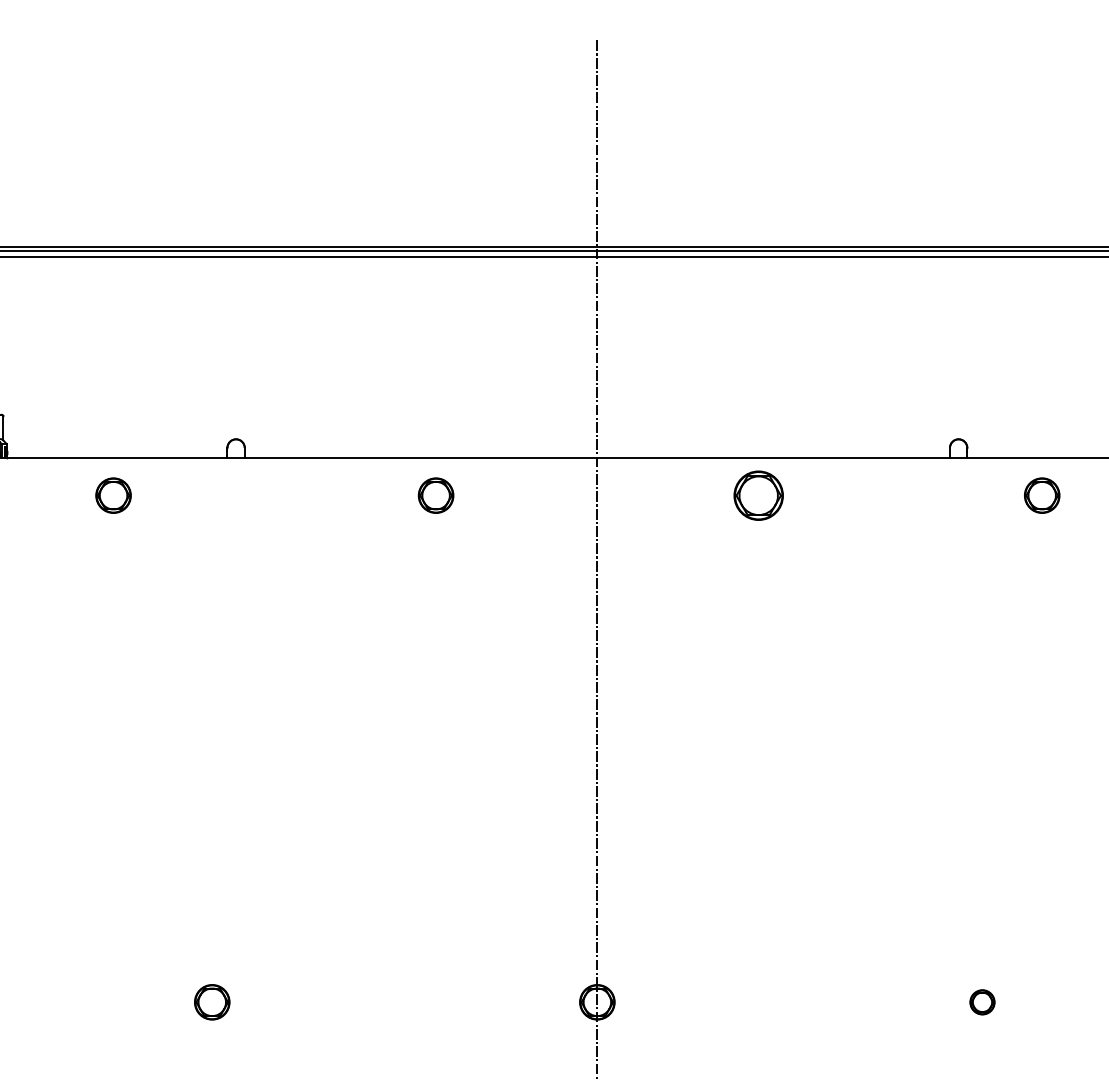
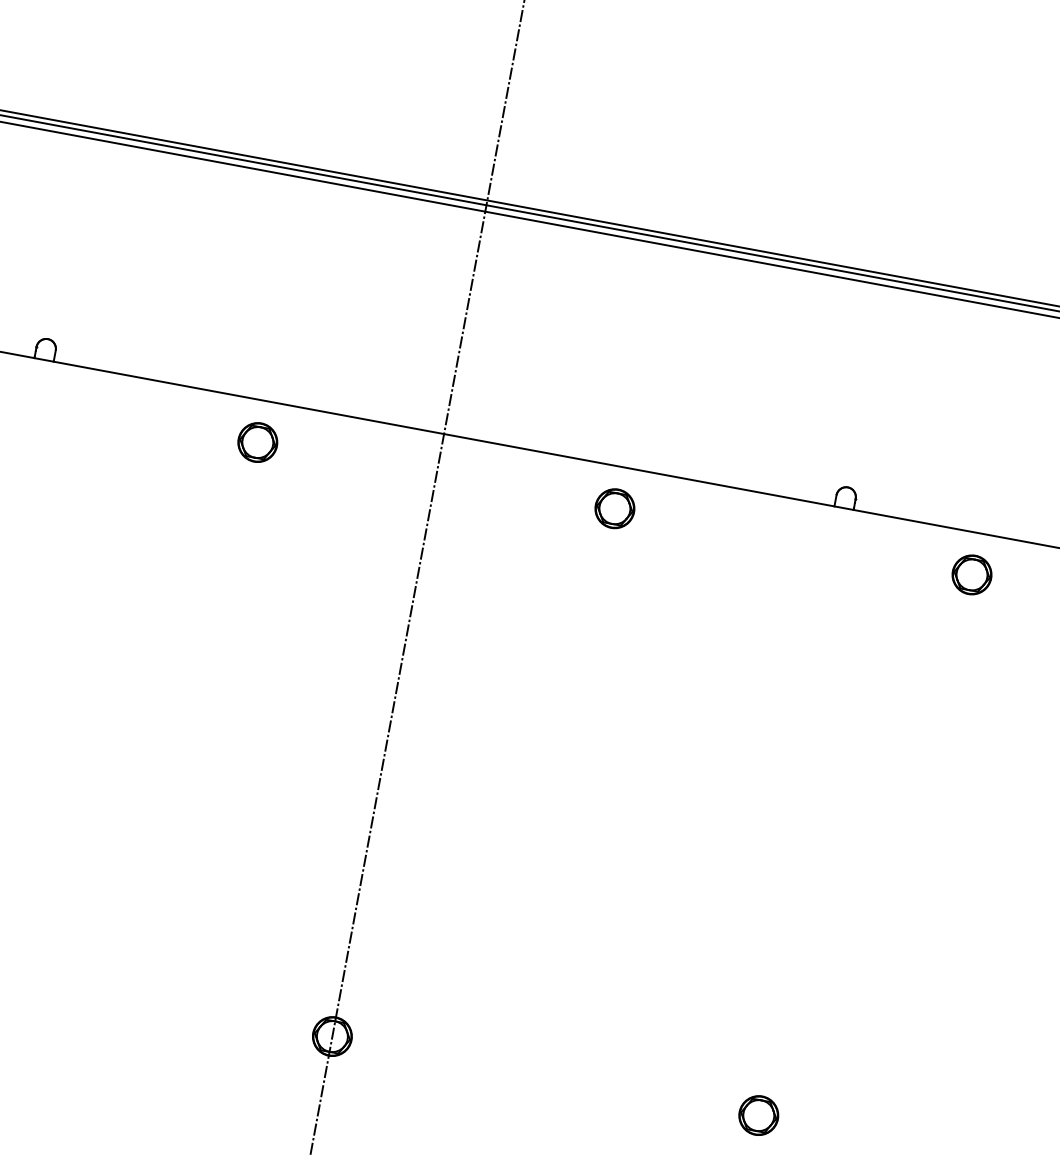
part: (758, 495) -> (614, 508), size x0.71
part: (1042, 495) -> (972, 574), moved
part: (982, 1002) -> (758, 1115), size x1.43

